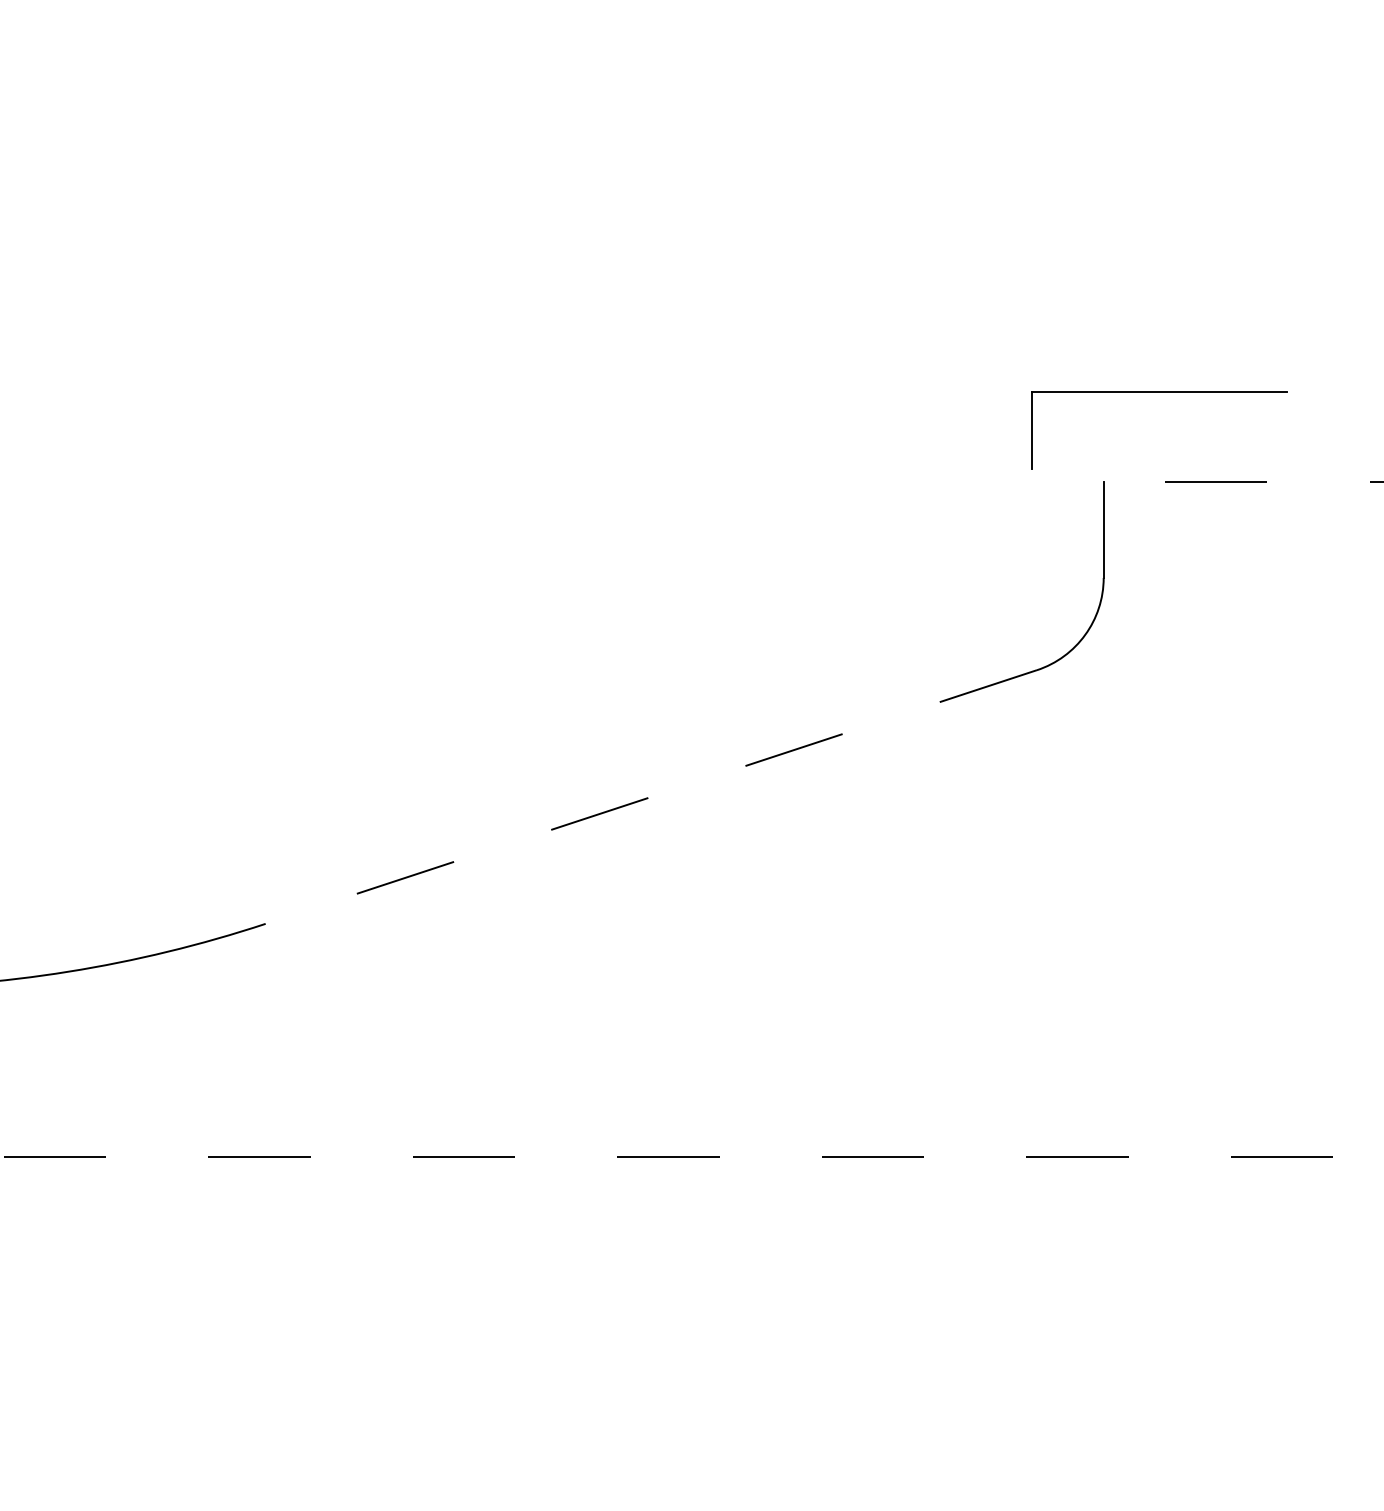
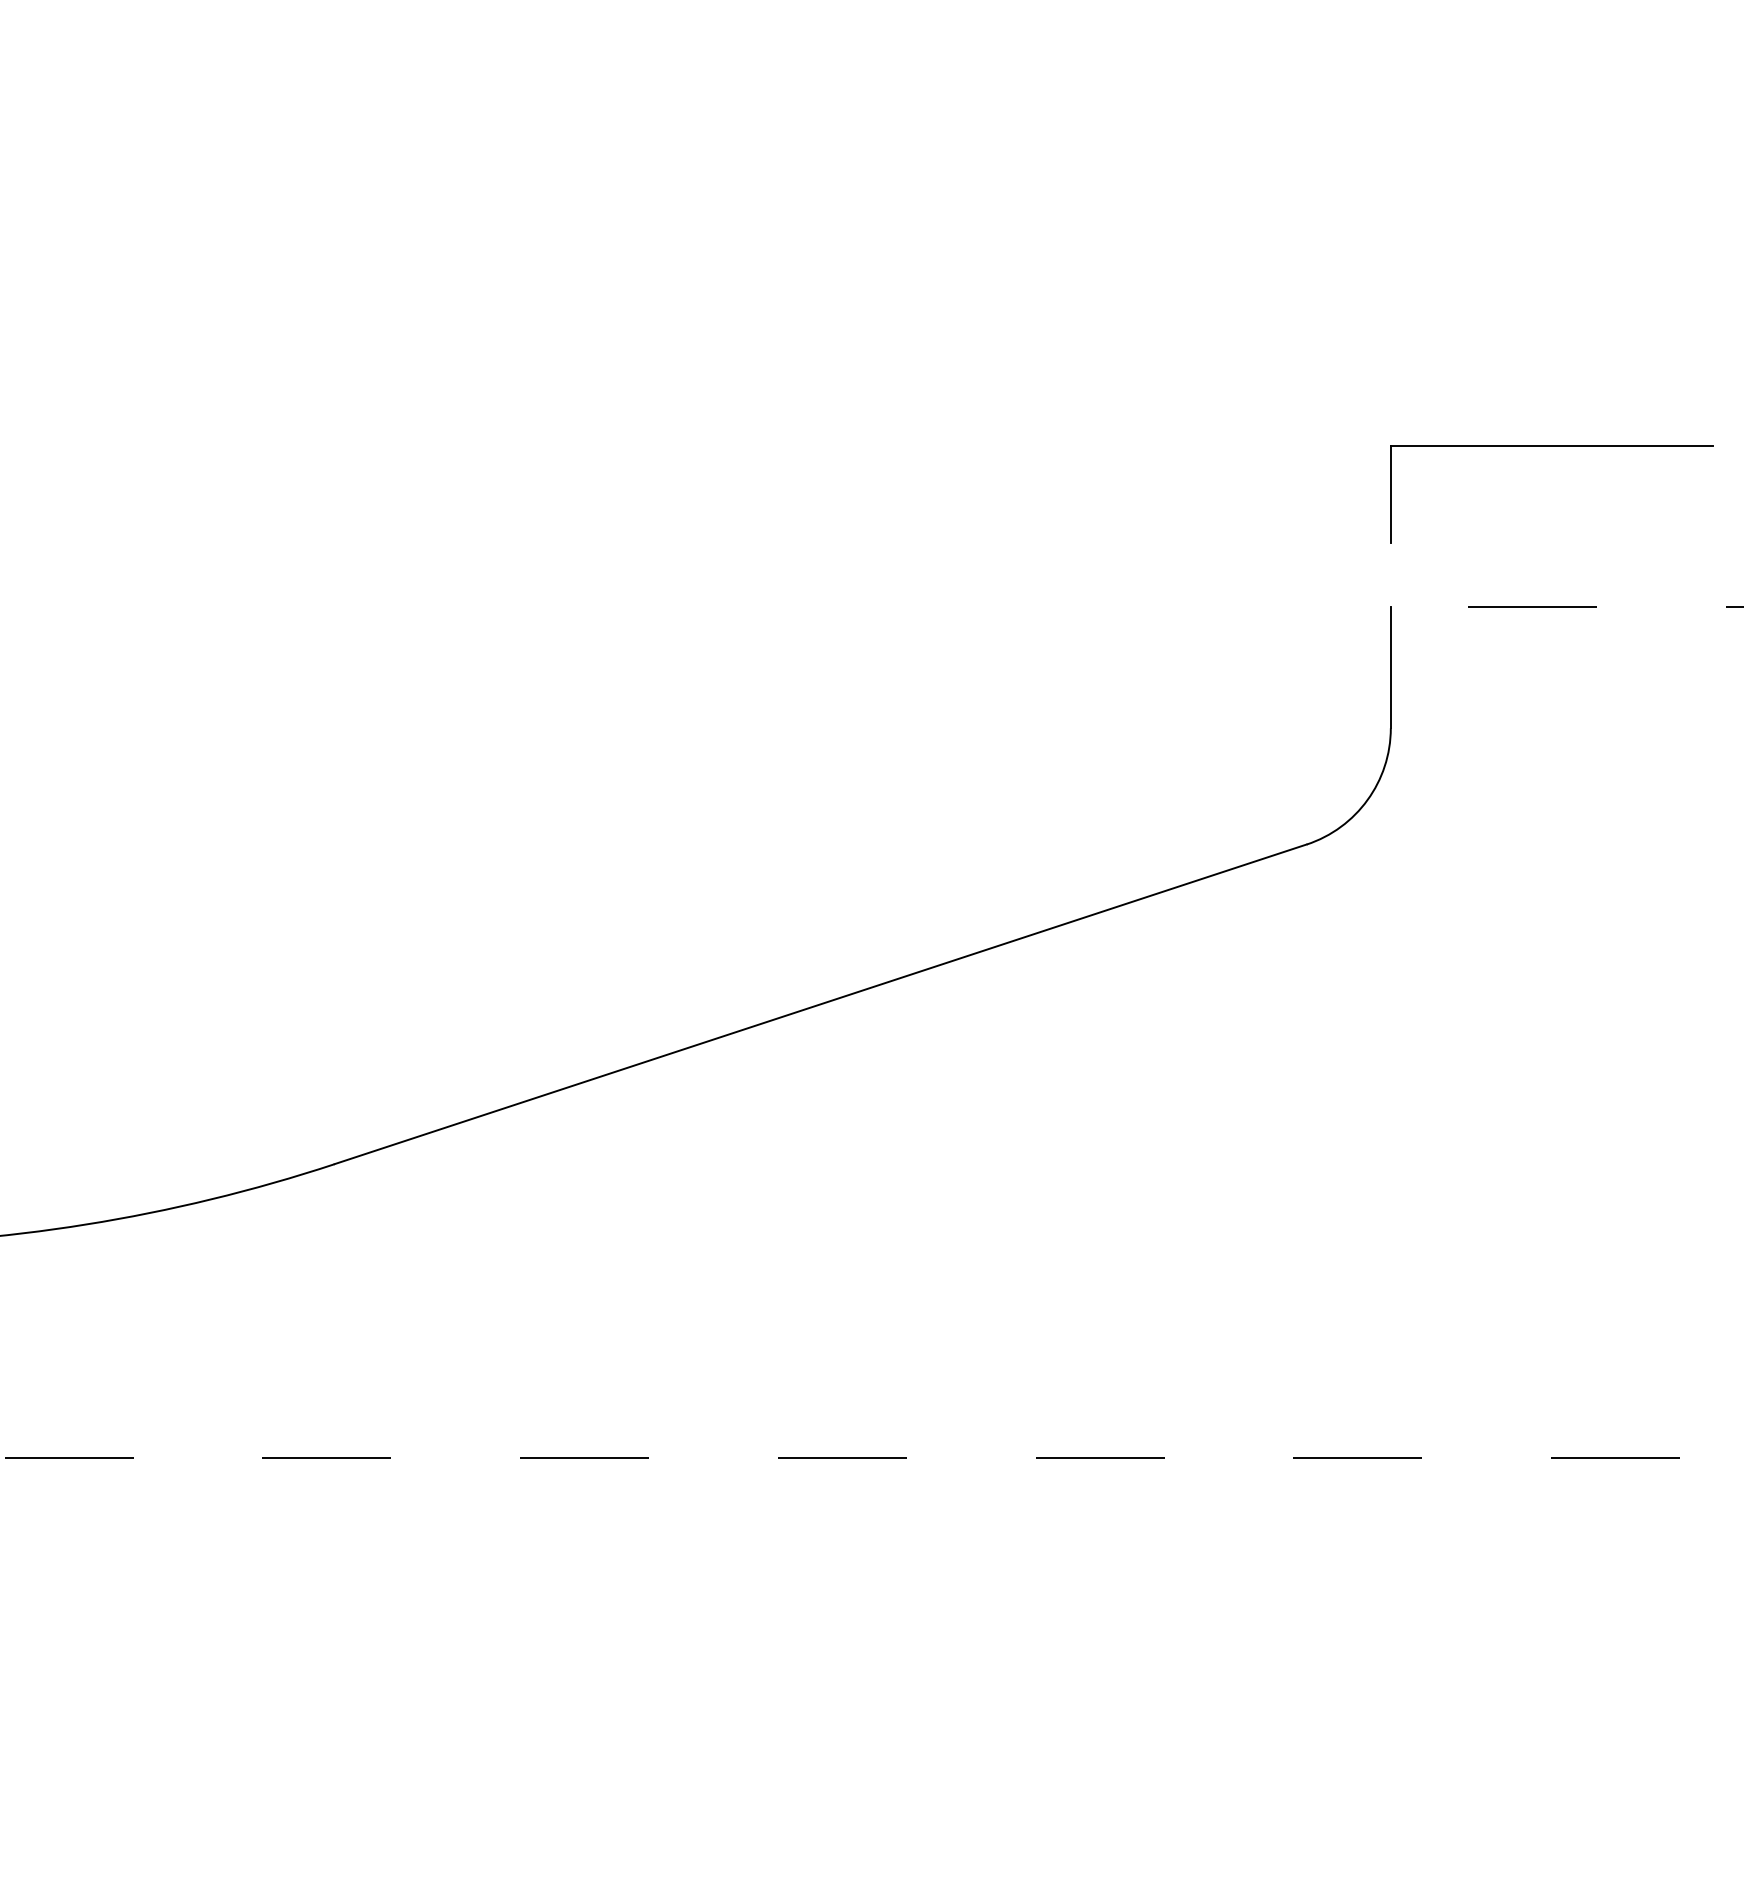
part: (1159, 392) -> (1551, 446), moved
line: (651, 797) -> (820, 1004), dashed -> solid

